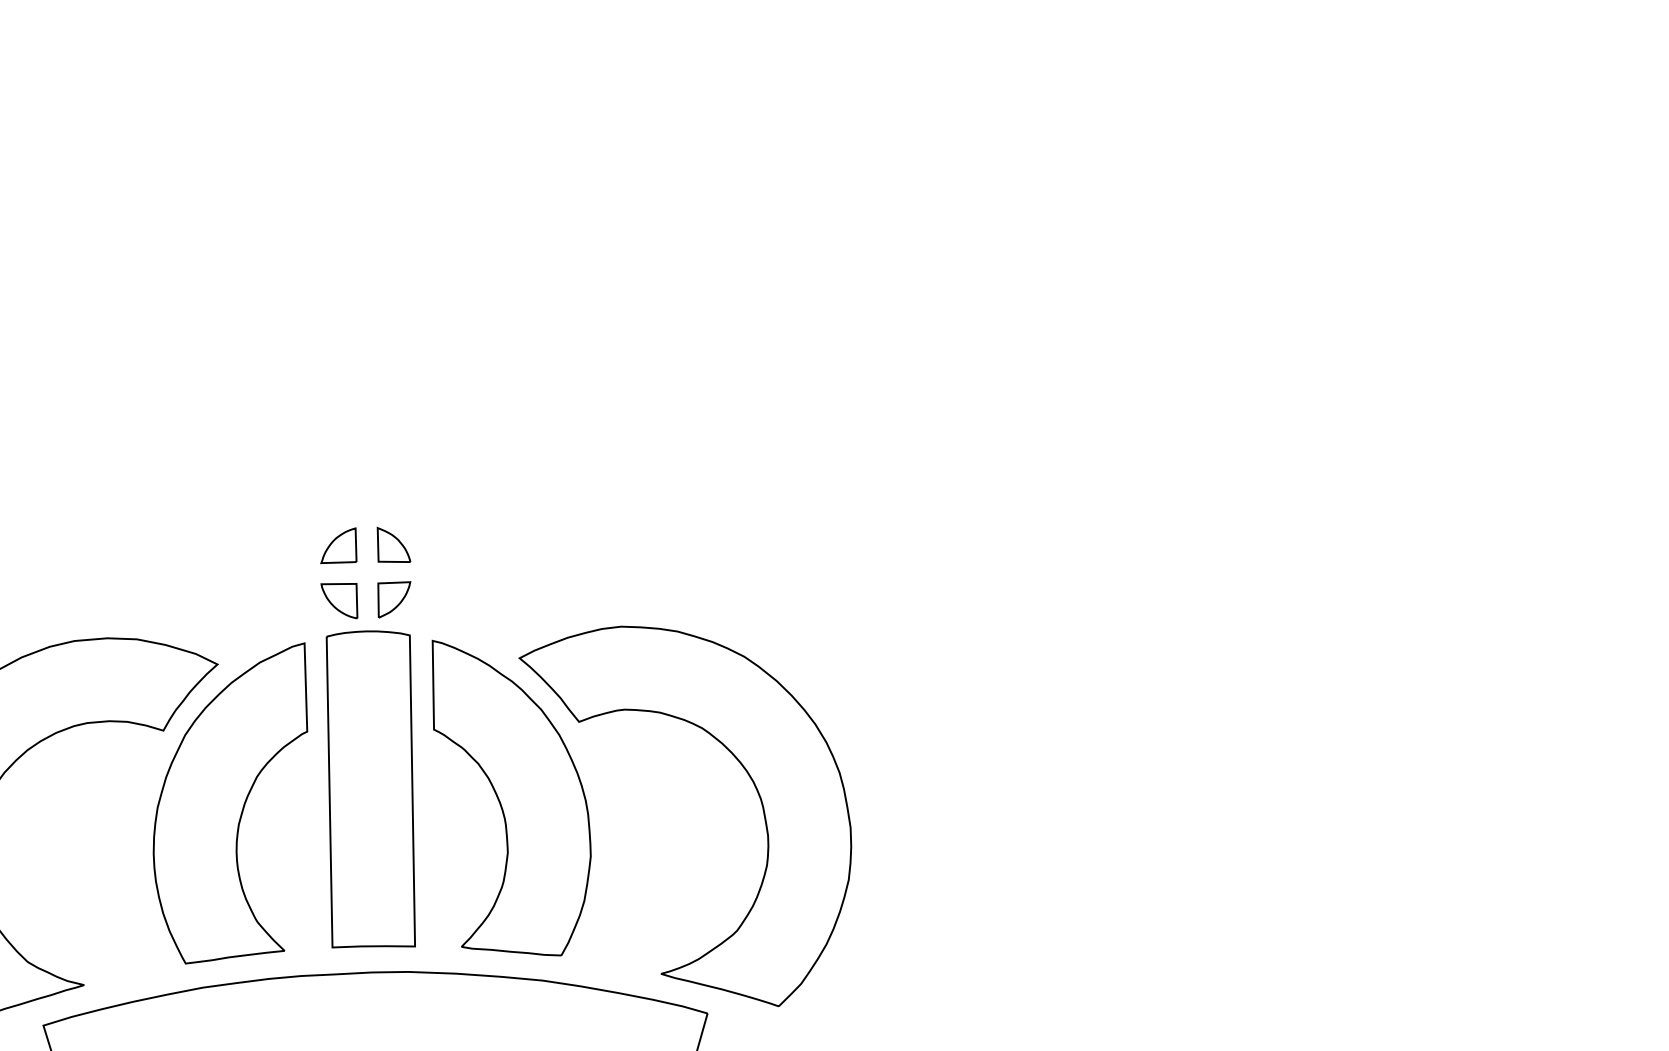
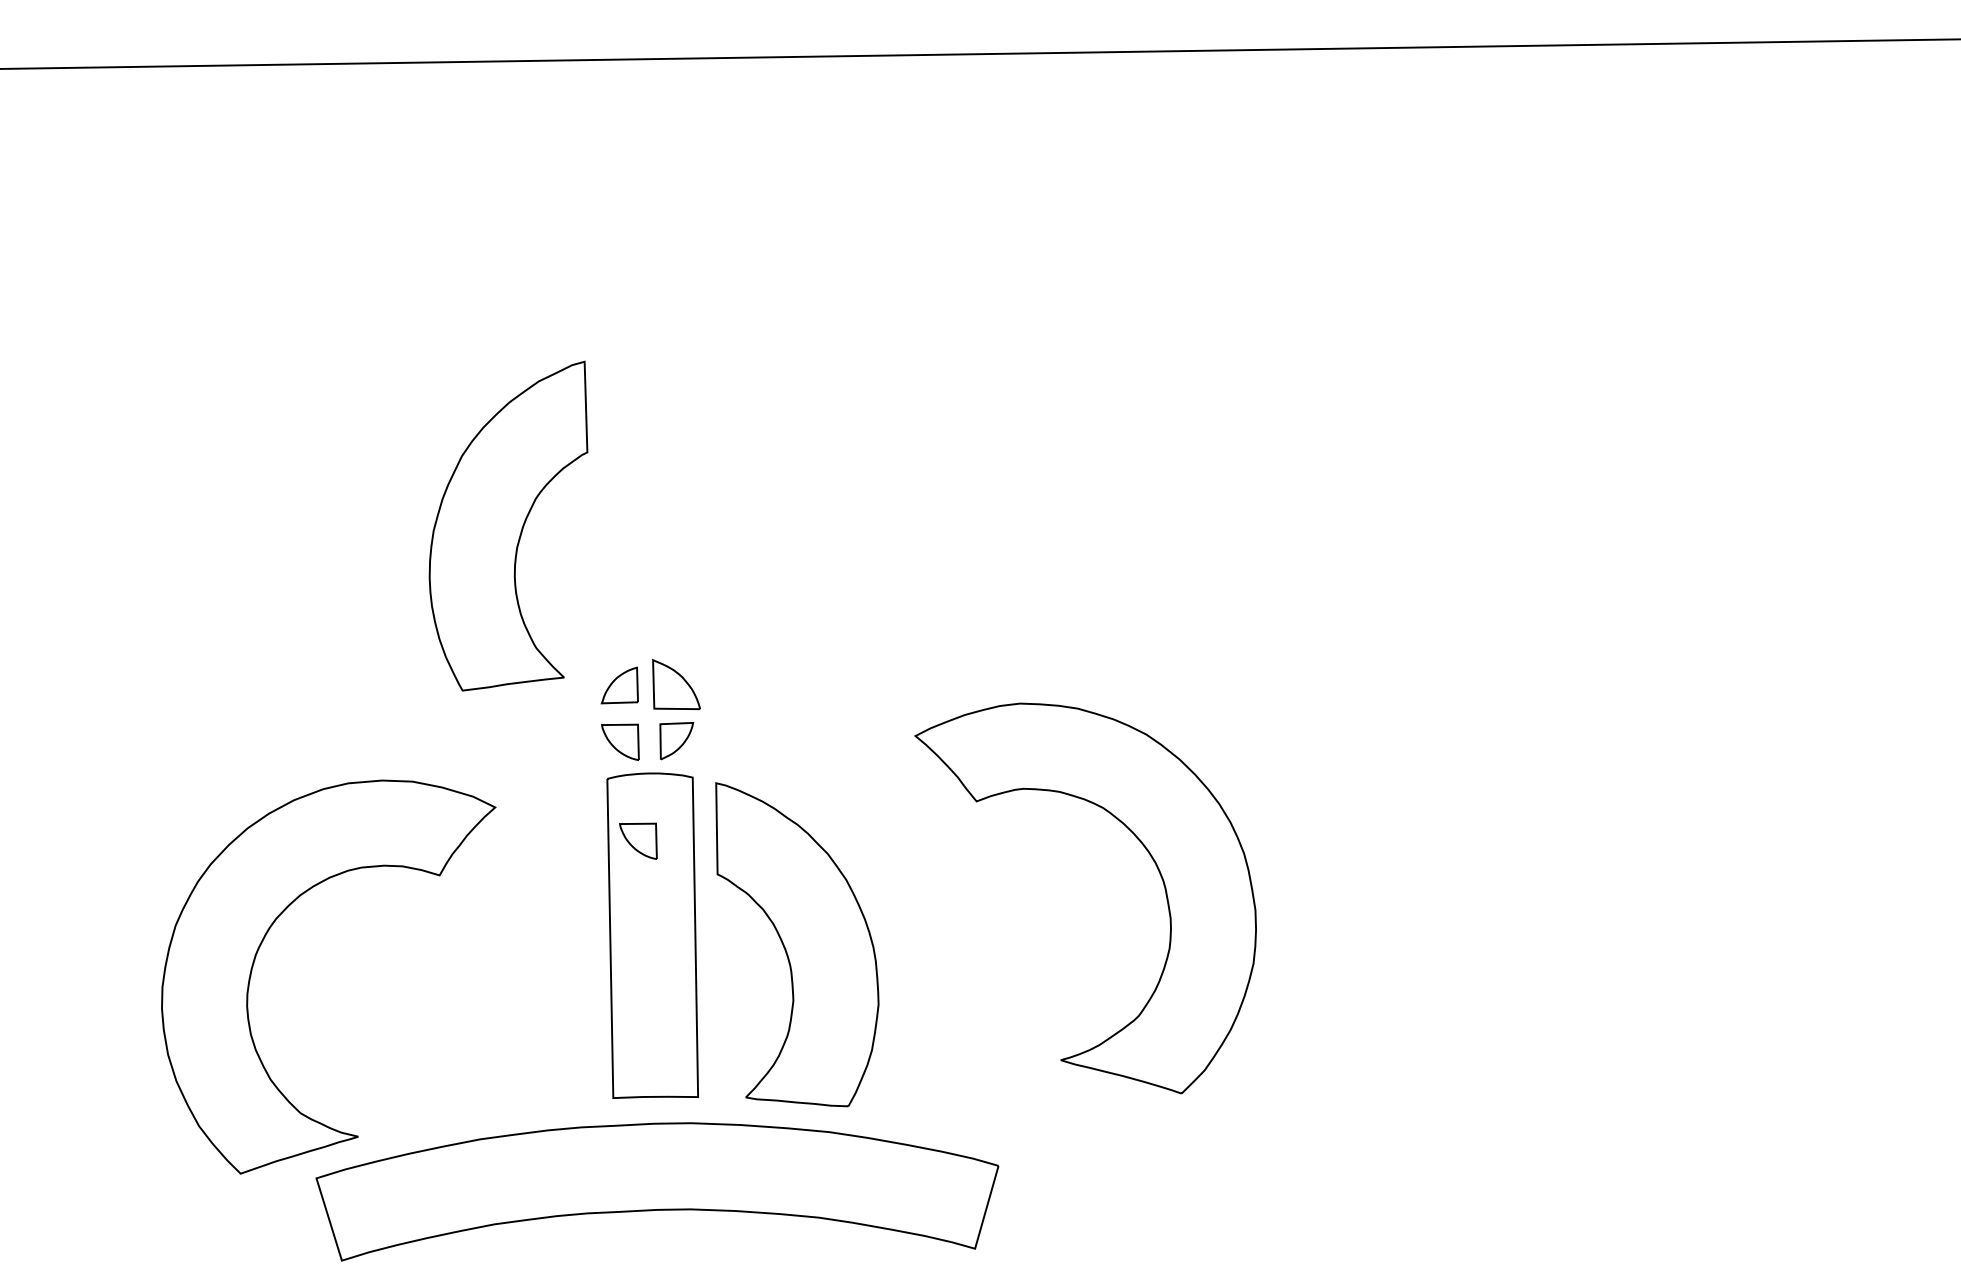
part: (394, 544) -> (676, 684), size x1.4
part: (357, 696) -> (638, 840), added
part: (747, 774) -> (1149, 855), moved
part: (230, 802) -> (508, 525), moved

